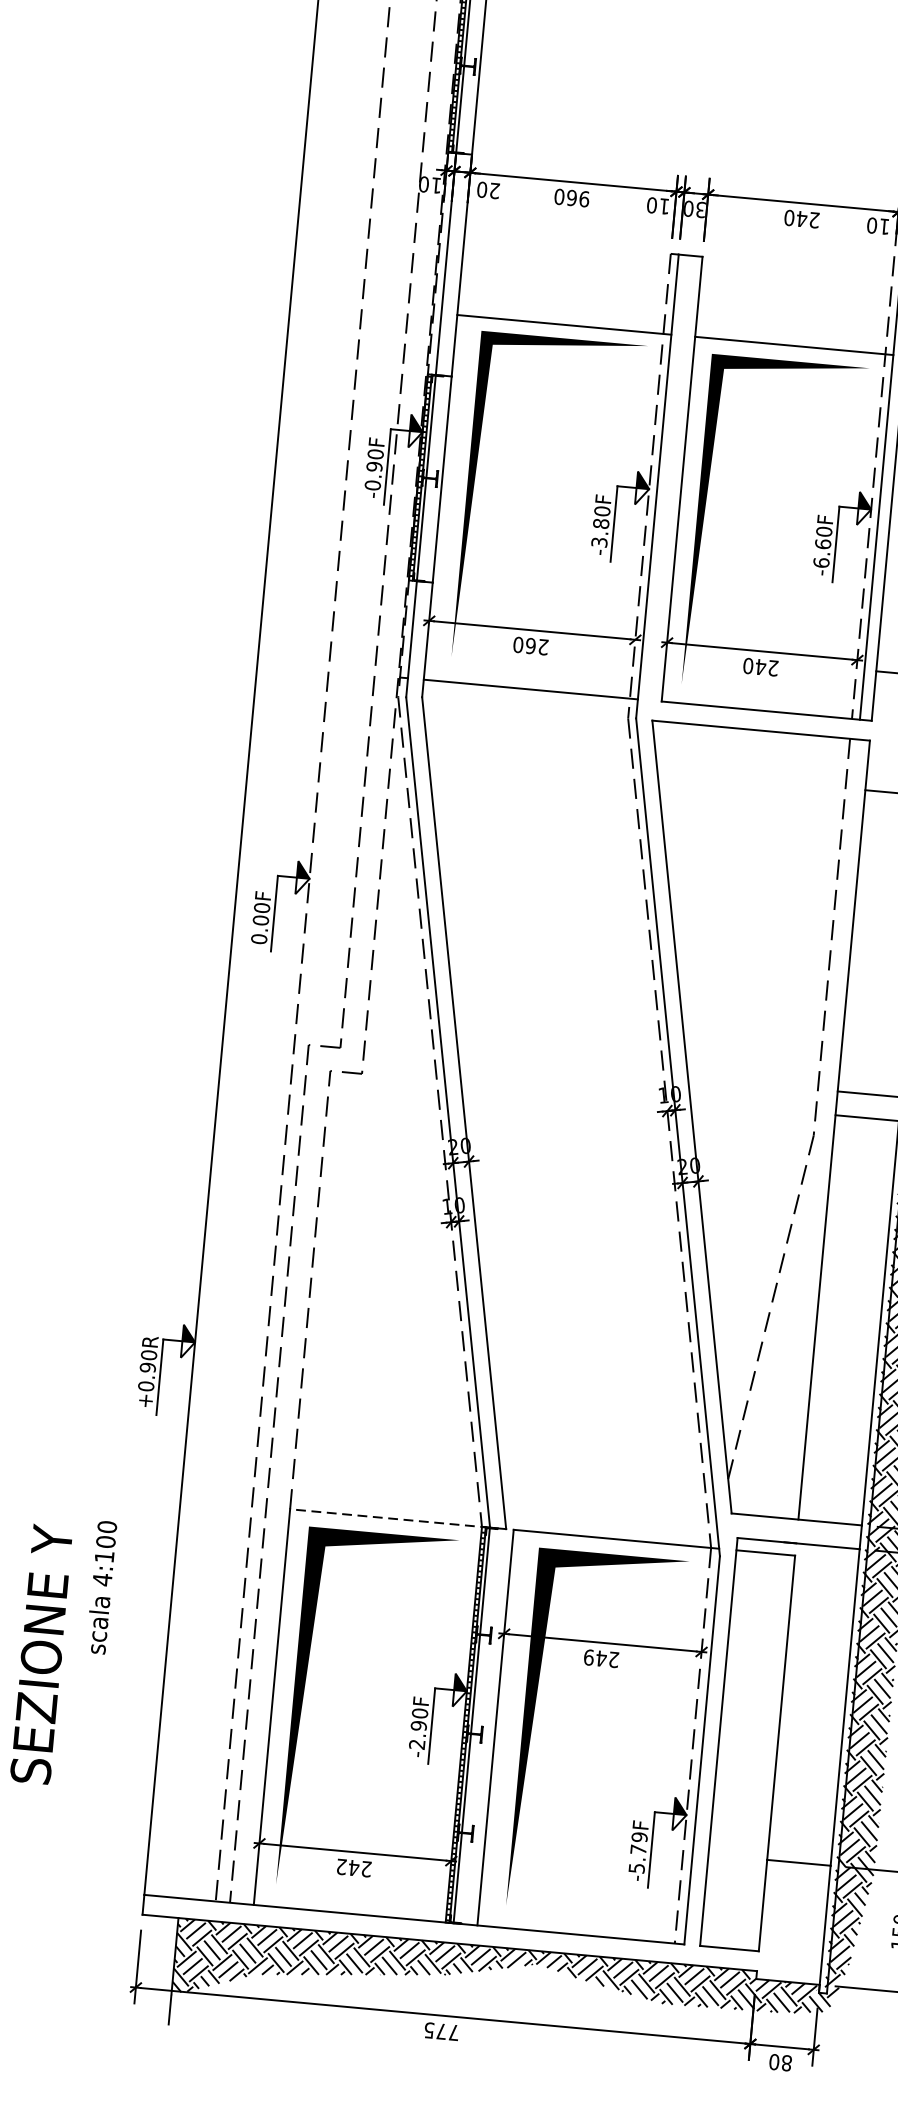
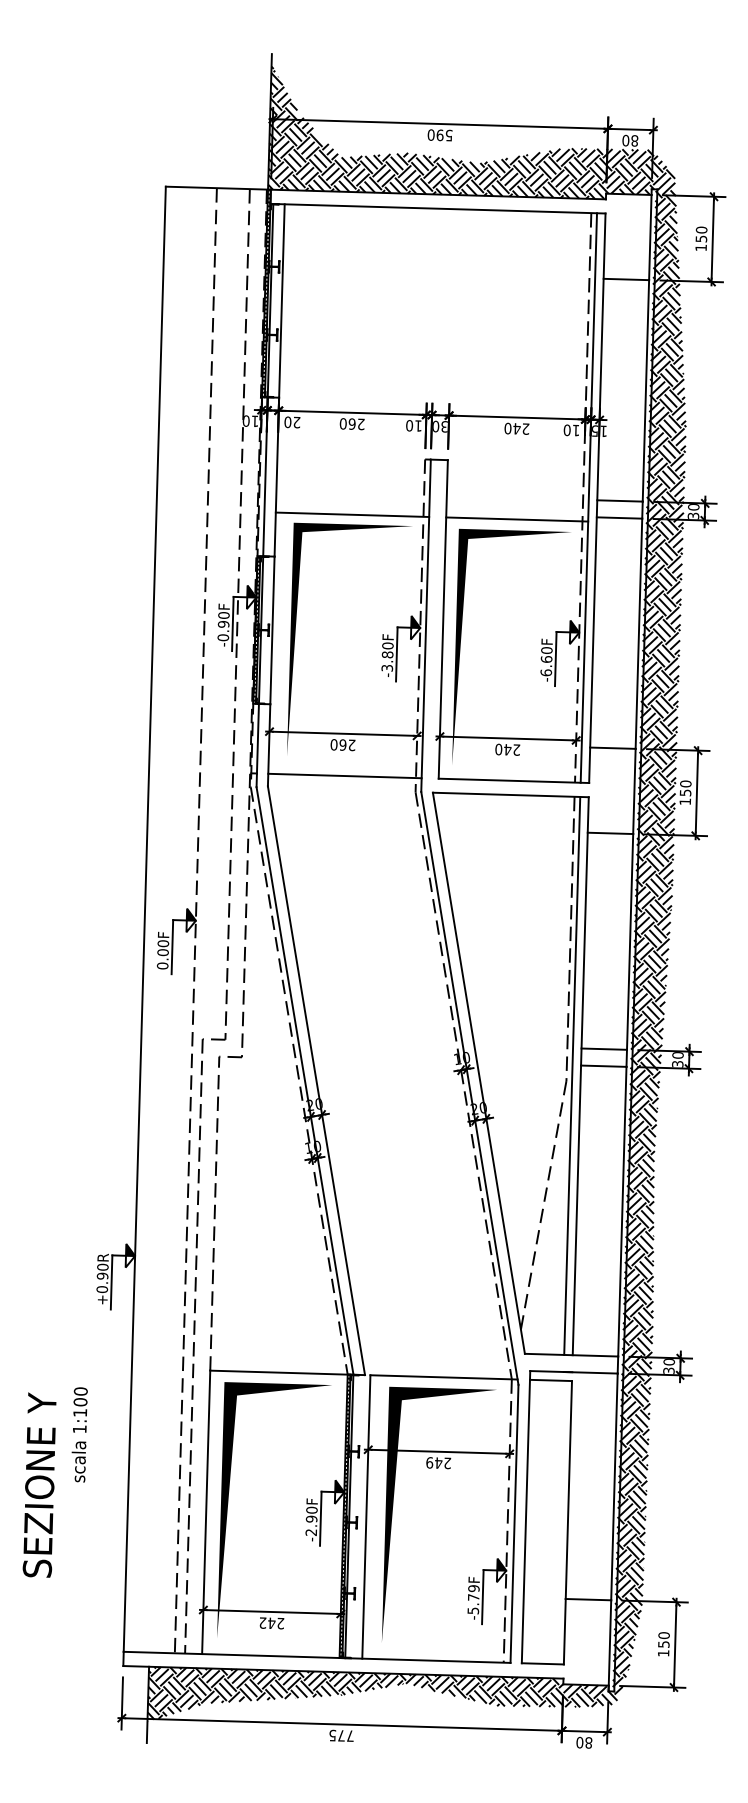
text: (583, 199) -> (360, 424), 960 -> 260
line: (822, 1128) -> (572, 1075), added
line: (389, 1518) -> (281, 1372), dashed -> solid
text: (102, 1580) -> (79, 1429), 4:100 -> 1:100

